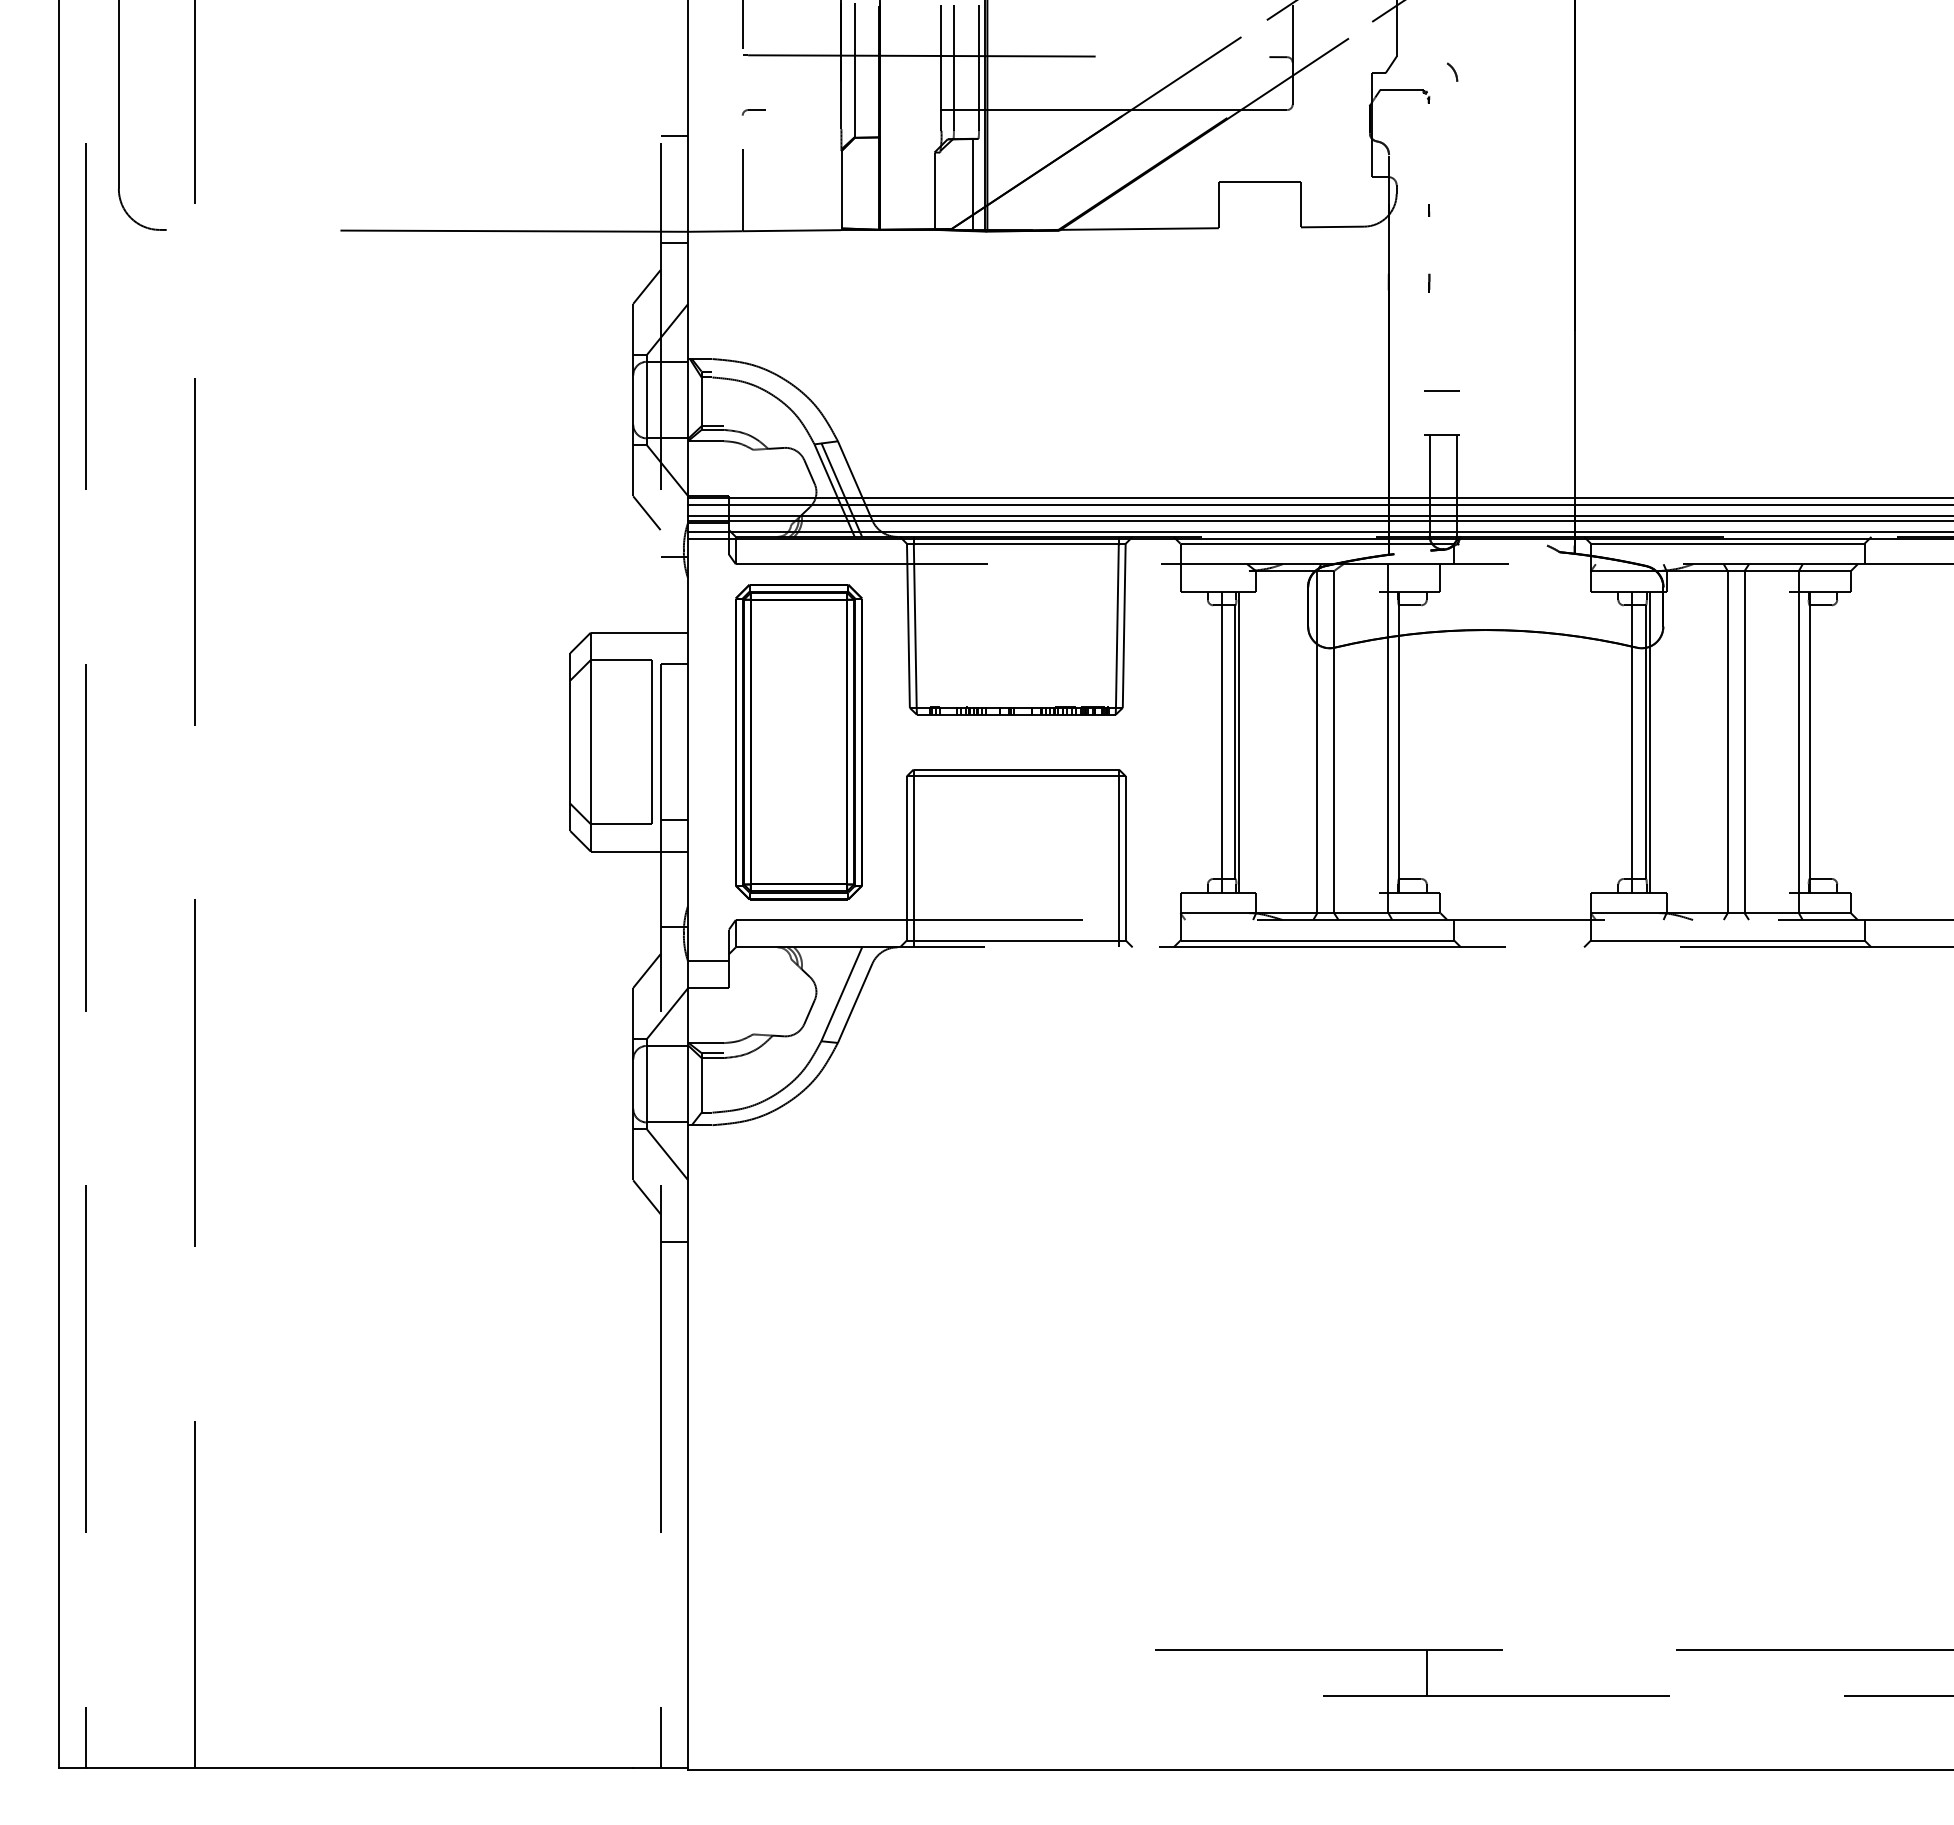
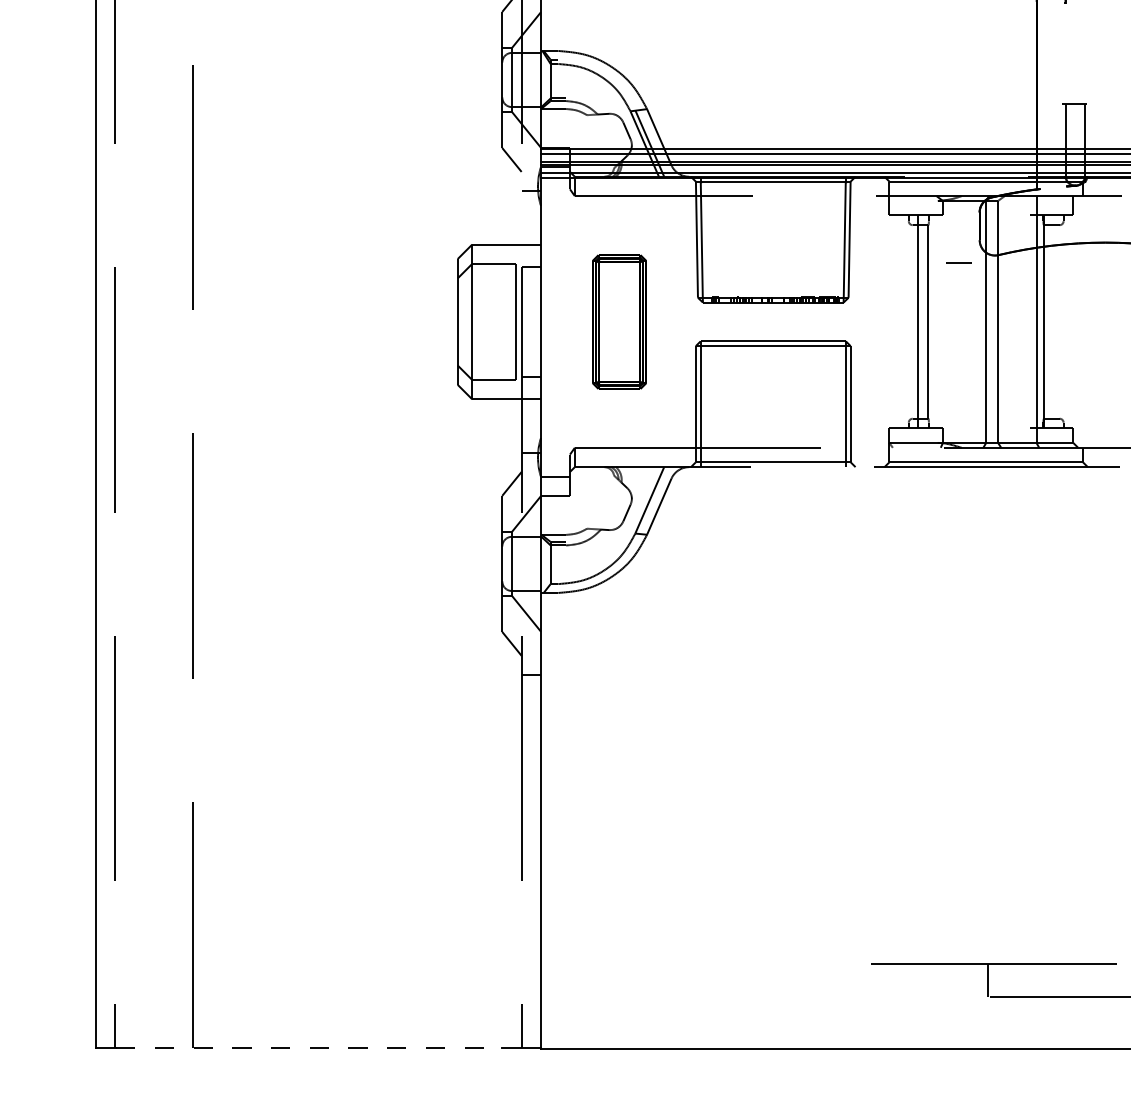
line: (1441, 390) -> (958, 262), moved
line: (1239, 741) -> (931, 321), removed
part: (798, 742) -> (619, 322), size x0.6
line: (1426, 1672) -> (987, 980), moved
line: (360, 1768) -> (309, 1048), solid -> dashed

